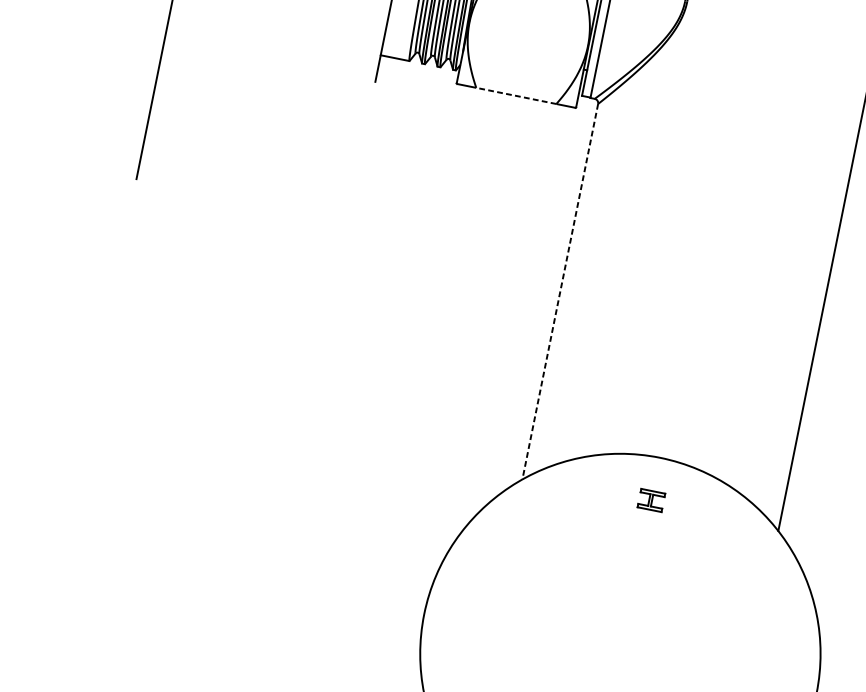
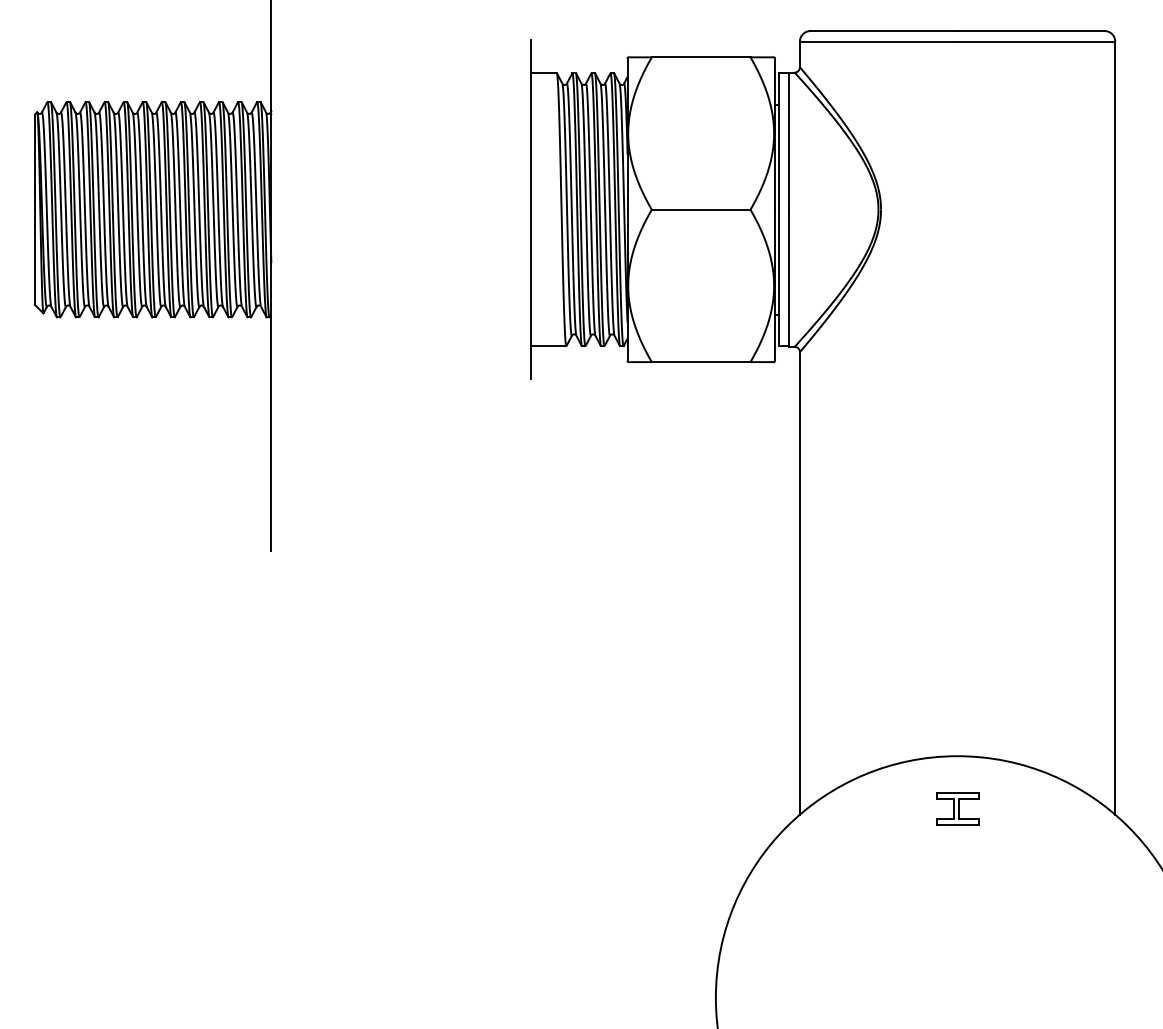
line: (515, 96) -> (700, 362), dashed -> solid
line: (559, 291) -> (799, 583), dashed -> solid
part: (651, 500) -> (957, 808), size x1.43

